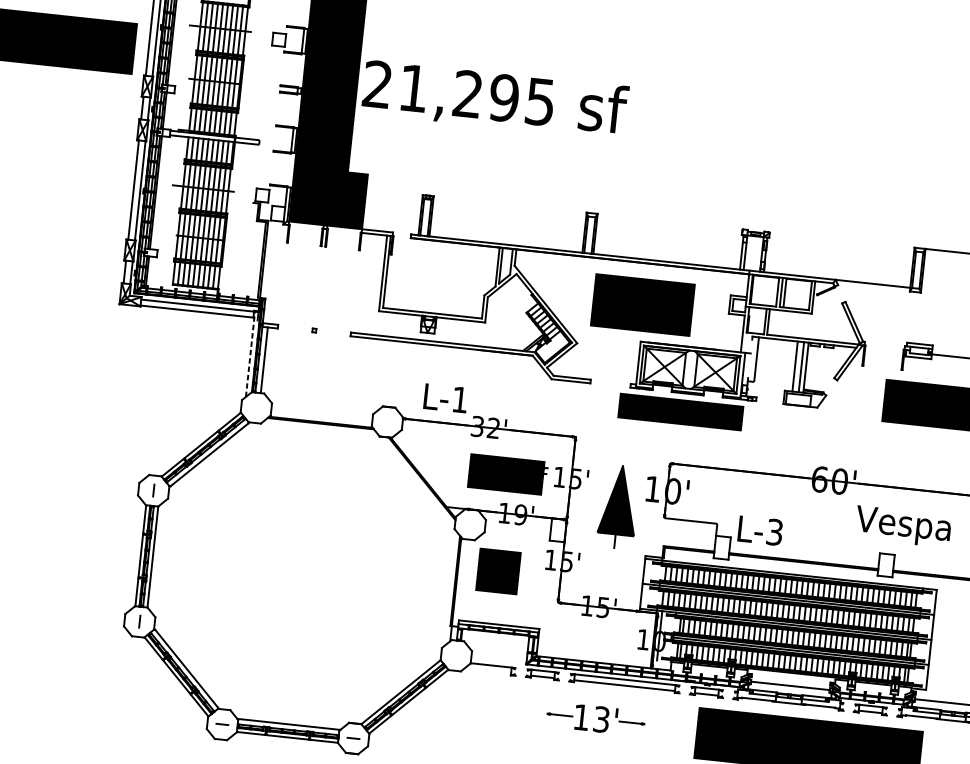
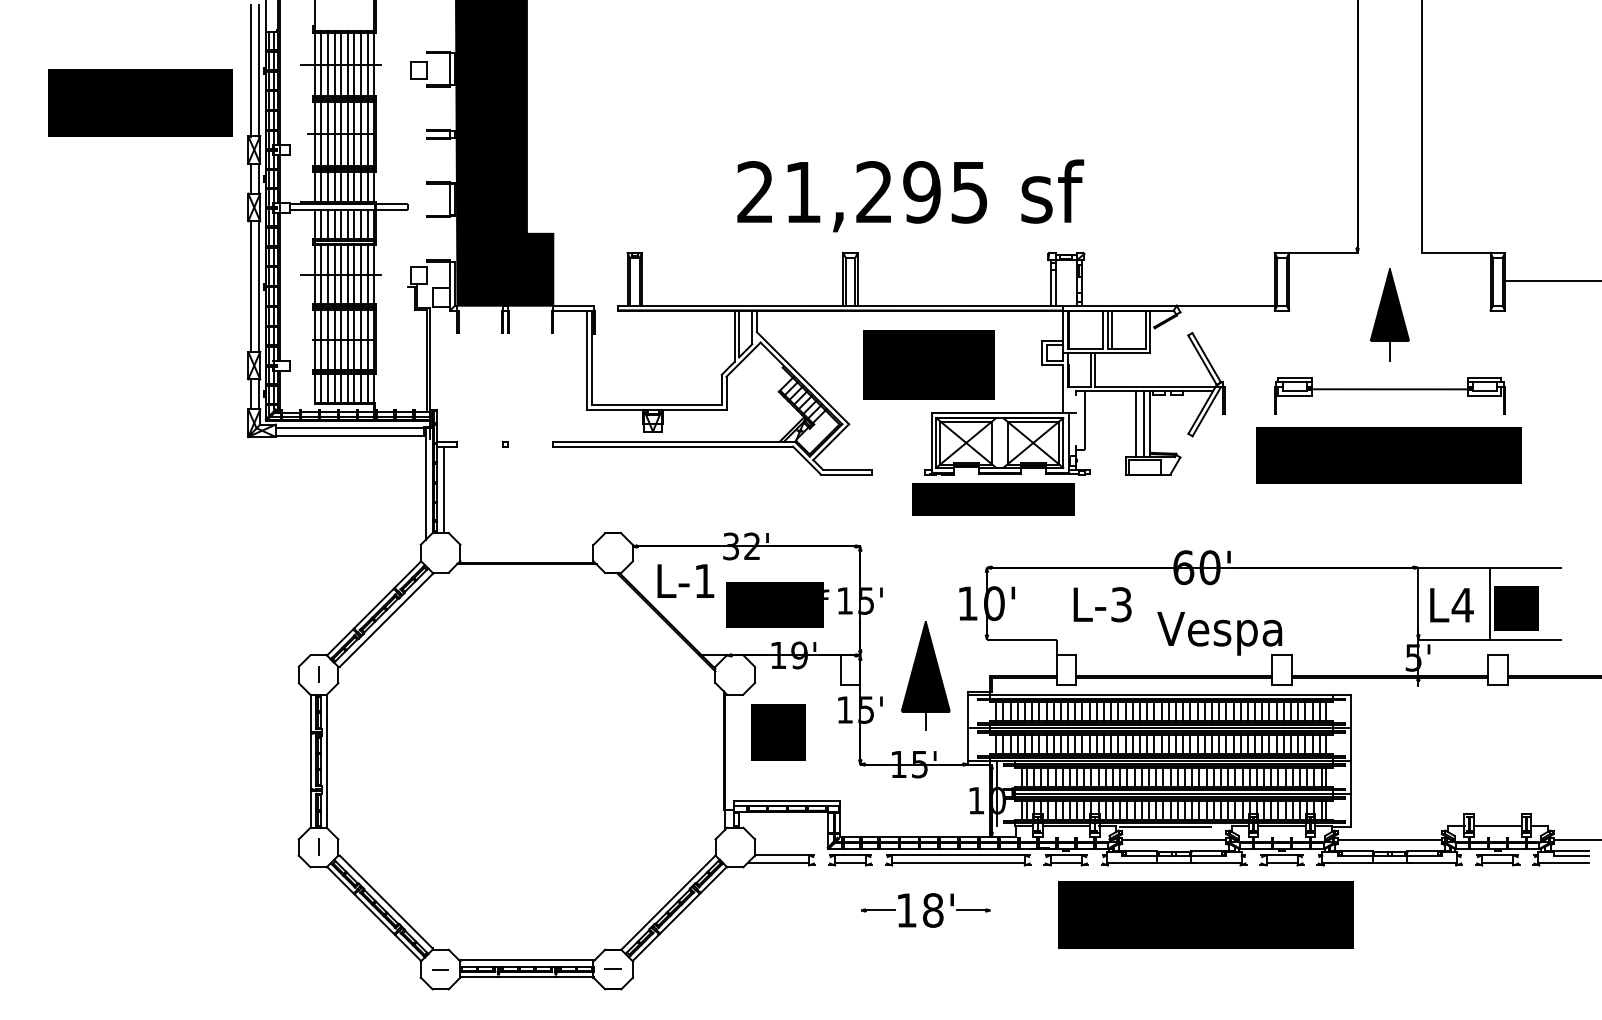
text: (495, 99) -> (910, 195), moved
line: (250, 353) -> (425, 483), dashed -> solid
text: (445, 397) -> (685, 580), moved
part: (618, 507) -> (925, 675), moved
text: (902, 526) -> (1219, 633), moved
text: (760, 530) -> (1102, 604), moved
line: (487, 671) -> (778, 863), added
line: (784, 674) -> (1164, 826), added
text: (601, 719) -> (933, 910), 13' -> 18'

